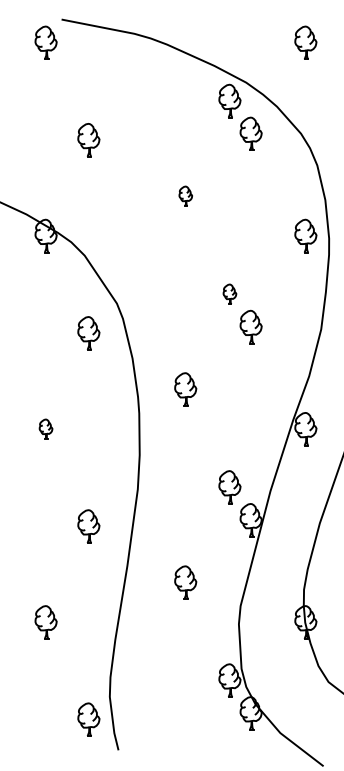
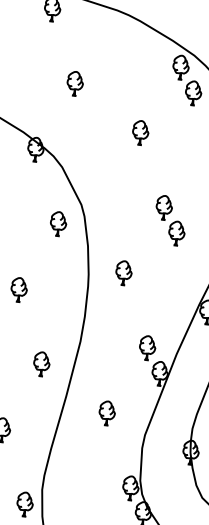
part: (185, 196) -> (140, 133), size x1.67
part: (229, 294) -> (163, 207), size x1.67
part: (45, 429) -> (18, 290), size x1.67

